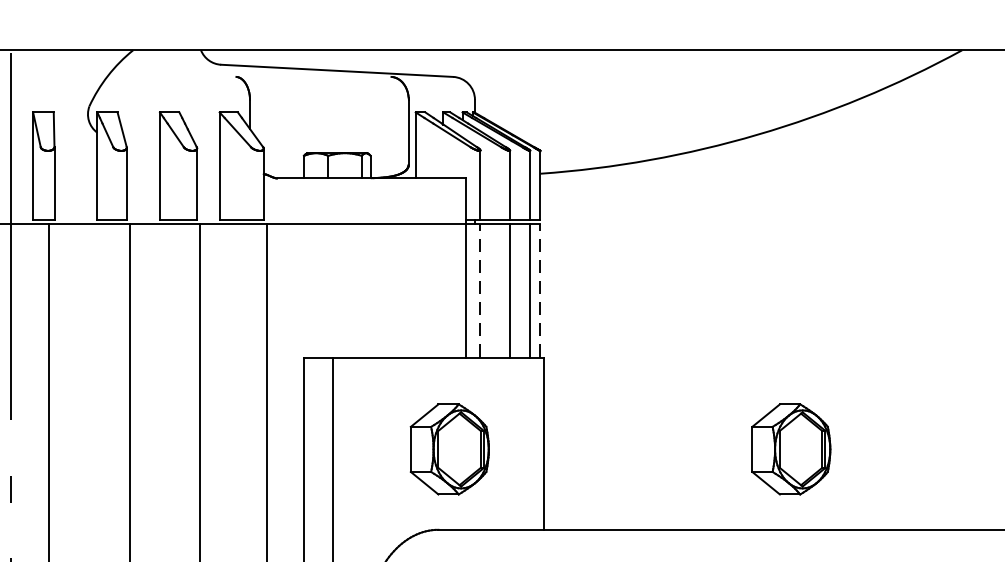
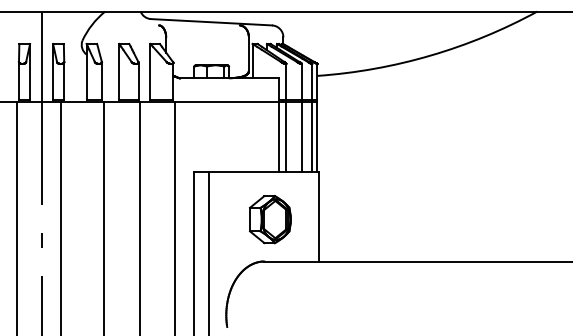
line: (480, 291) -> (286, 137), dashed -> solid
line: (540, 291) -> (317, 137), dashed -> solid
part: (789, 449) -> (447, 219), removed

